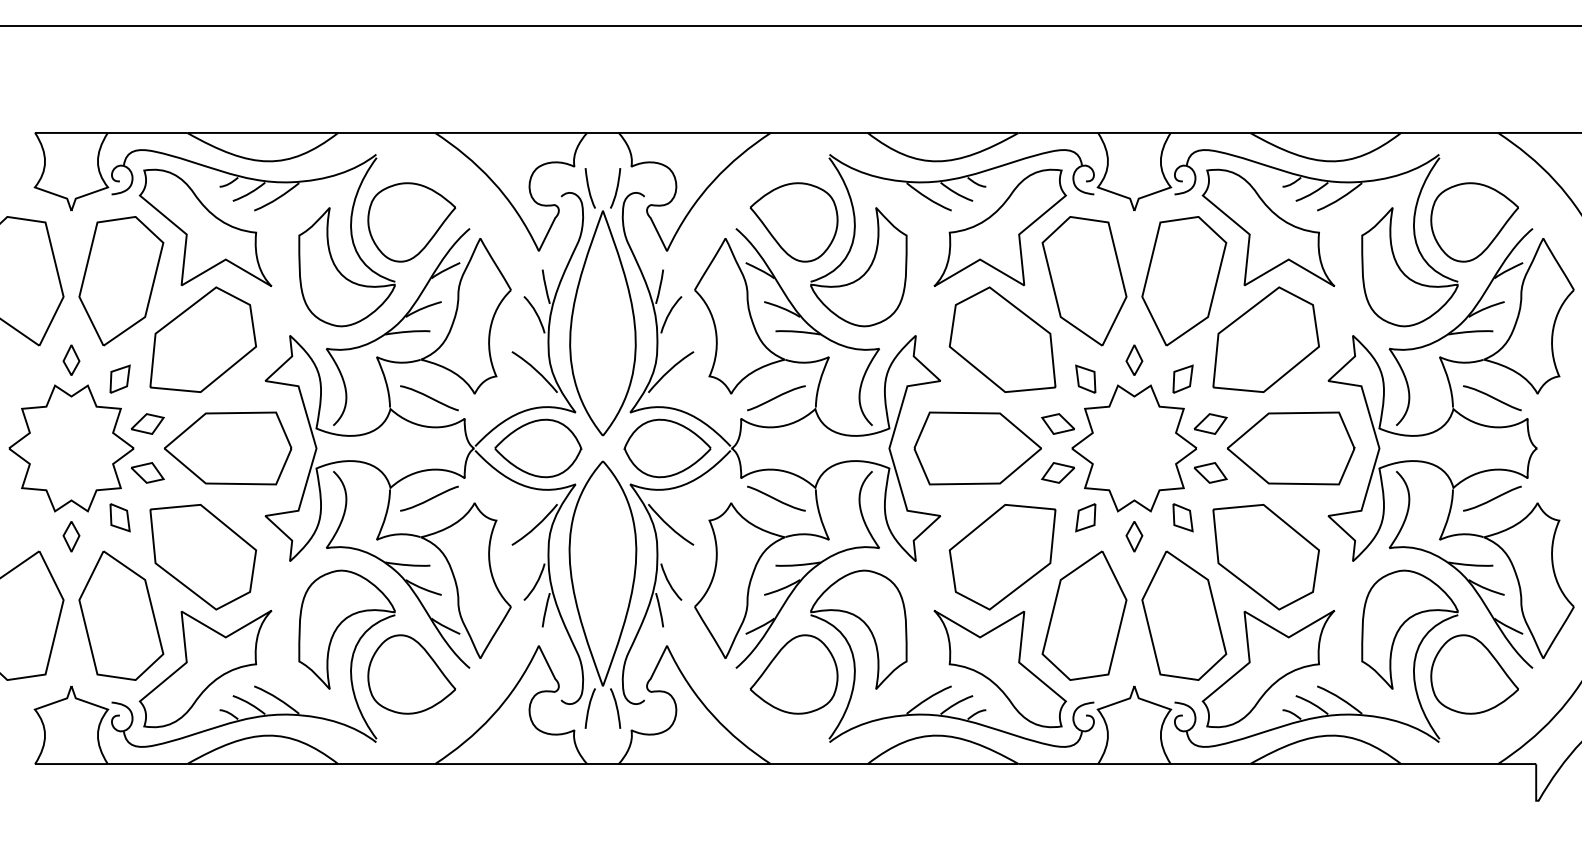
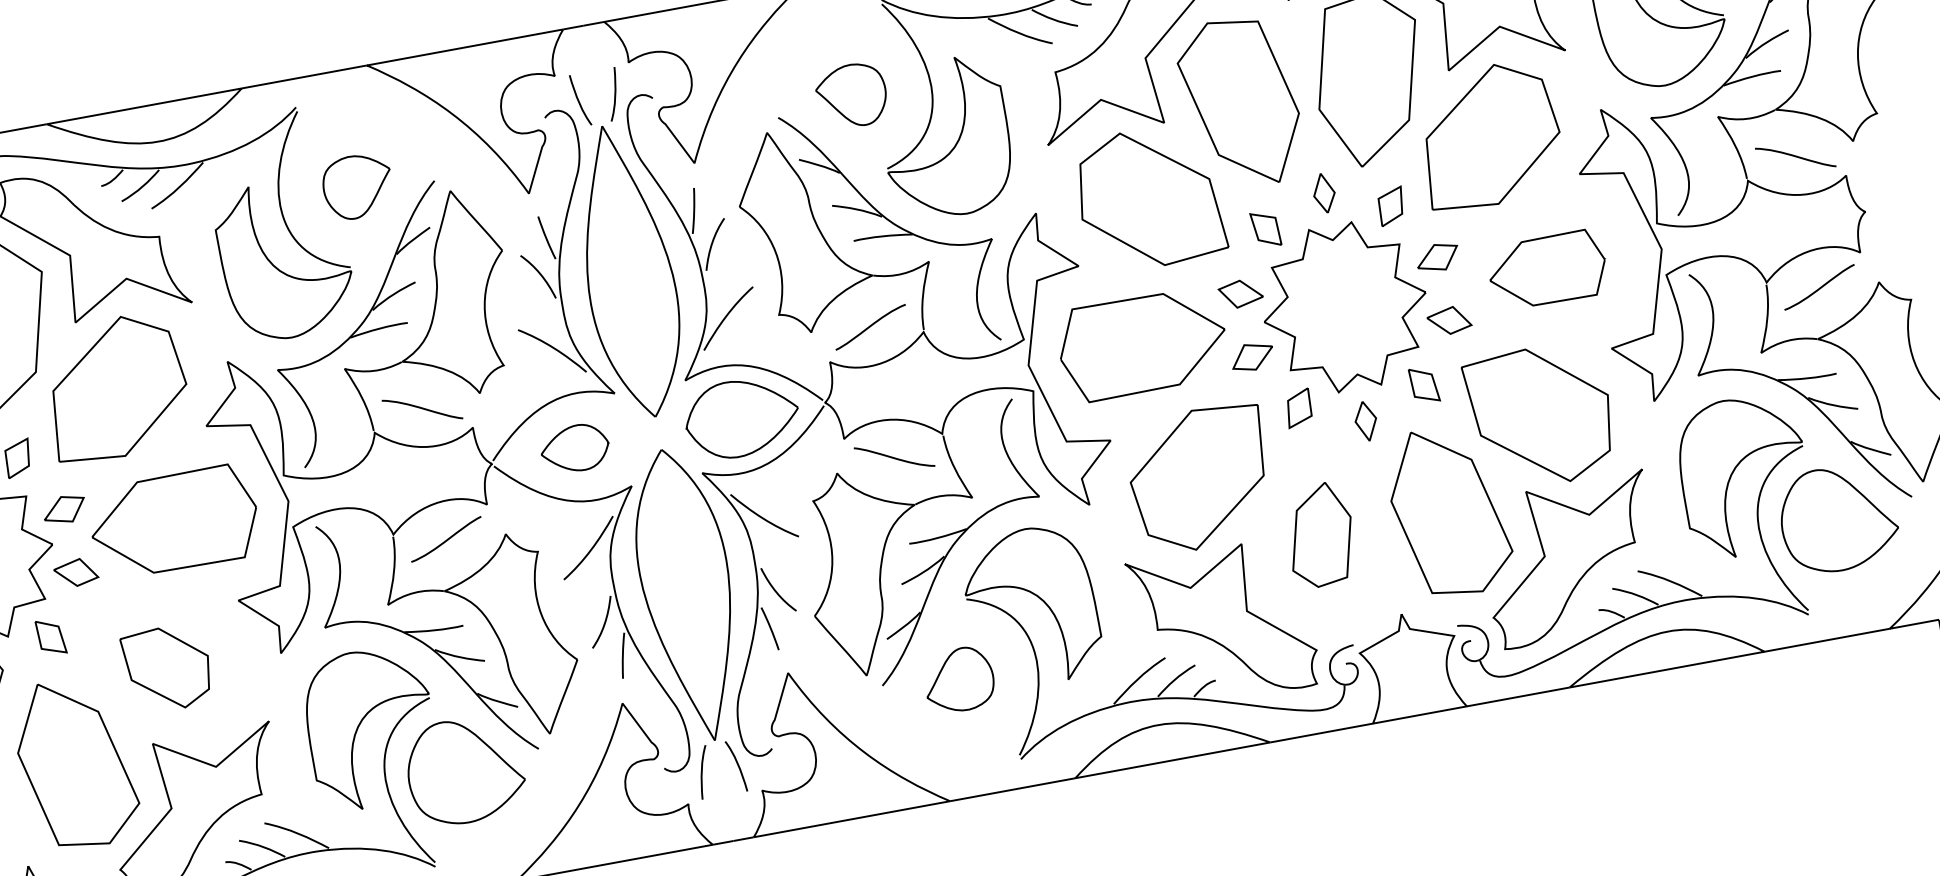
part: (411, 222) -> (357, 186), size x0.6
part: (793, 222) -> (851, 96), size x0.6
part: (538, 448) -> (575, 448), size x0.6
part: (1290, 448) -> (1546, 270), size x0.7
part: (202, 557) -> (167, 669), size x0.6
part: (1084, 615) -> (1320, 534), size x0.6
part: (793, 674) -> (958, 680), size x0.6

